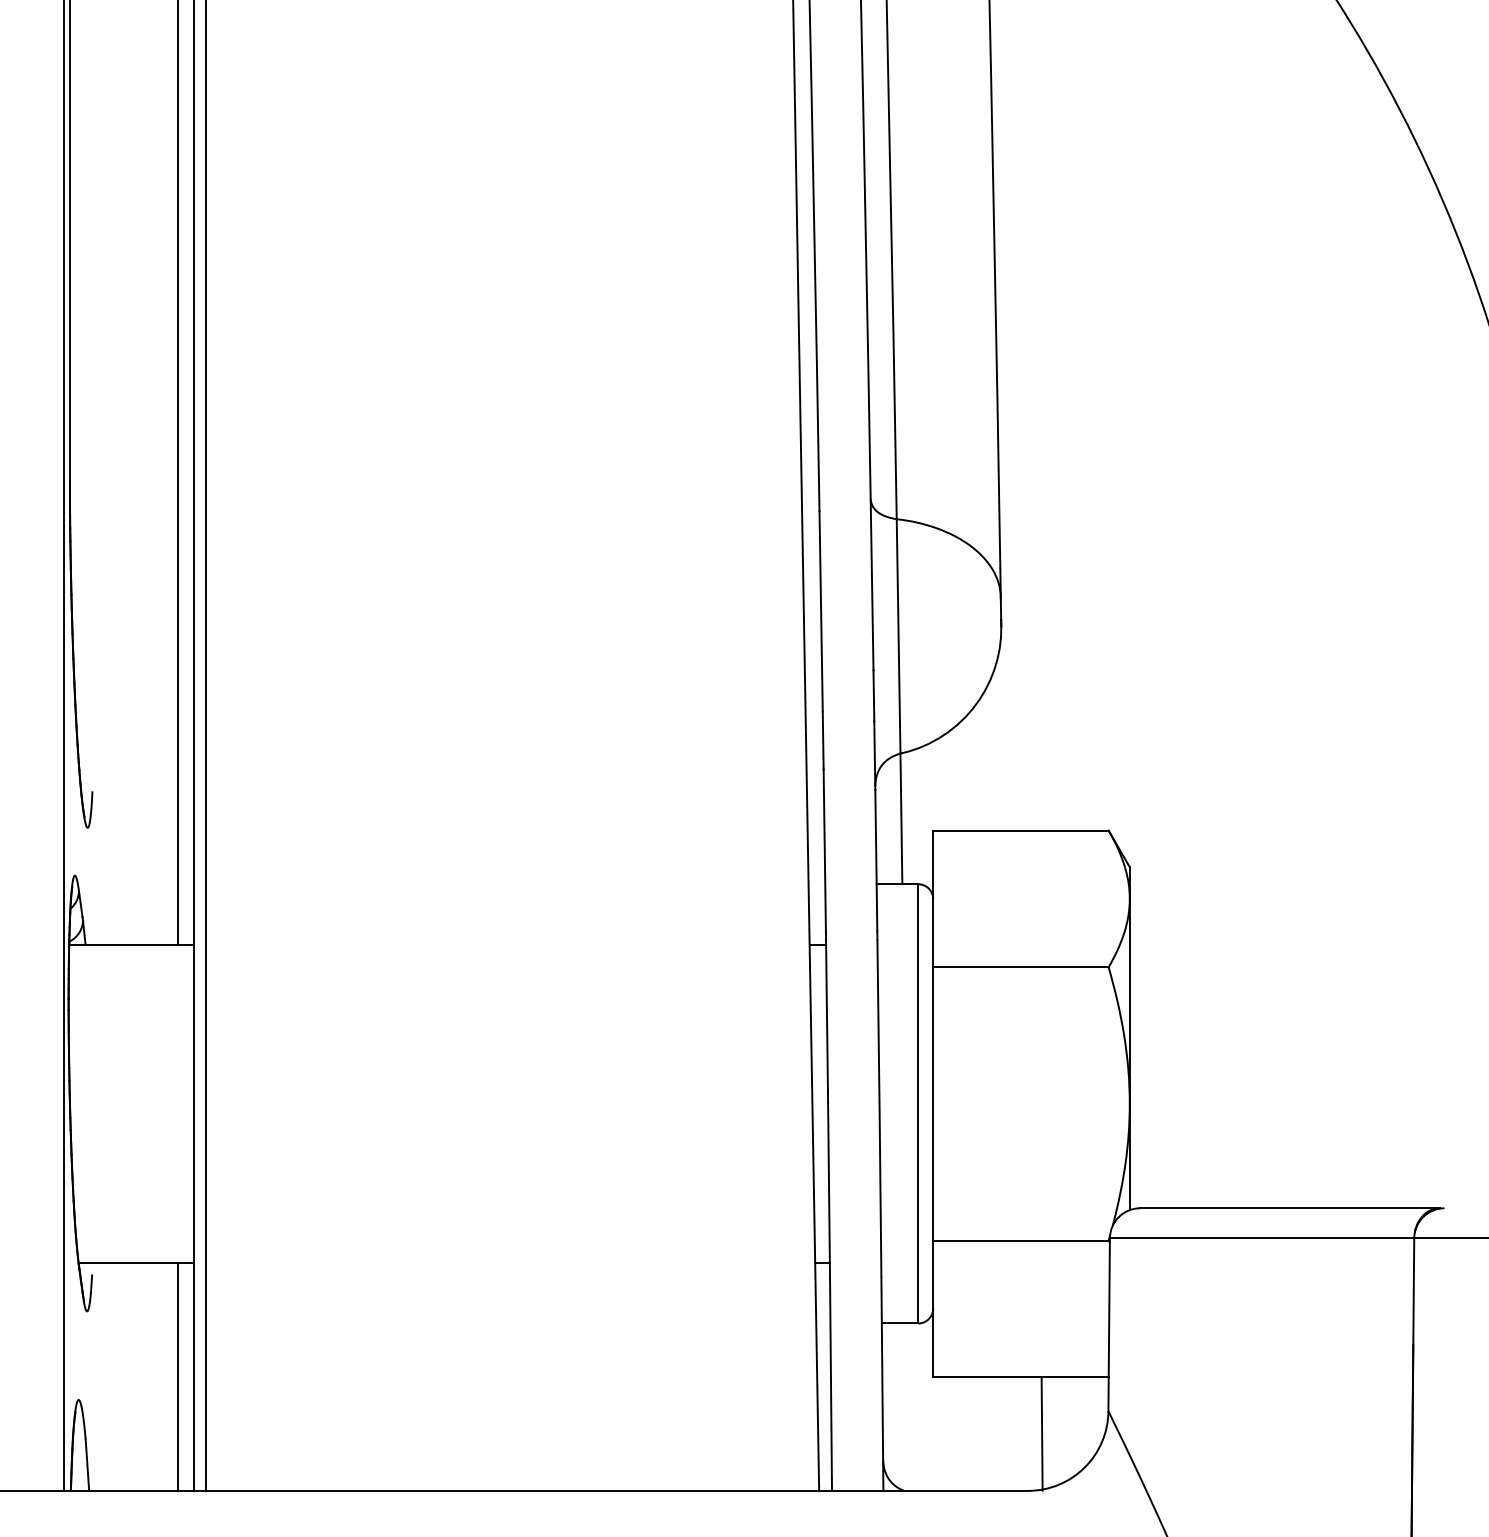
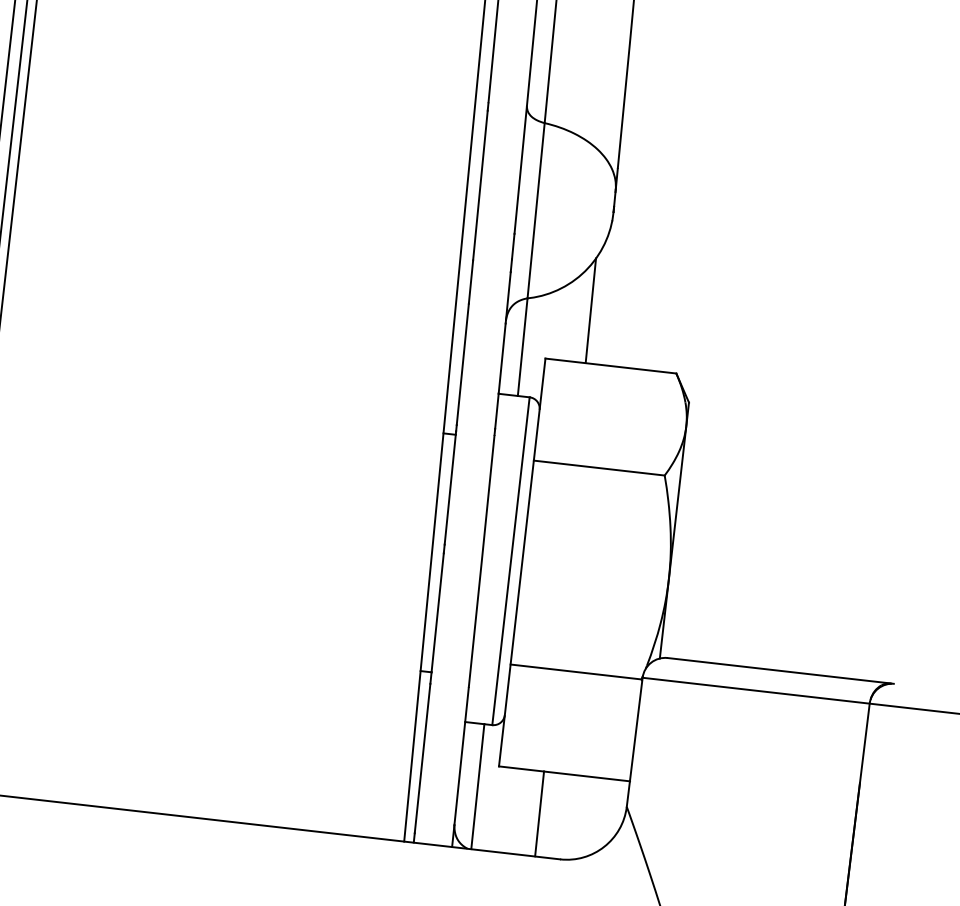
line: (986, 760) -> (591, 310), added
line: (908, 1406) -> (478, 786), added
line: (1041, 1433) -> (539, 813), moved

